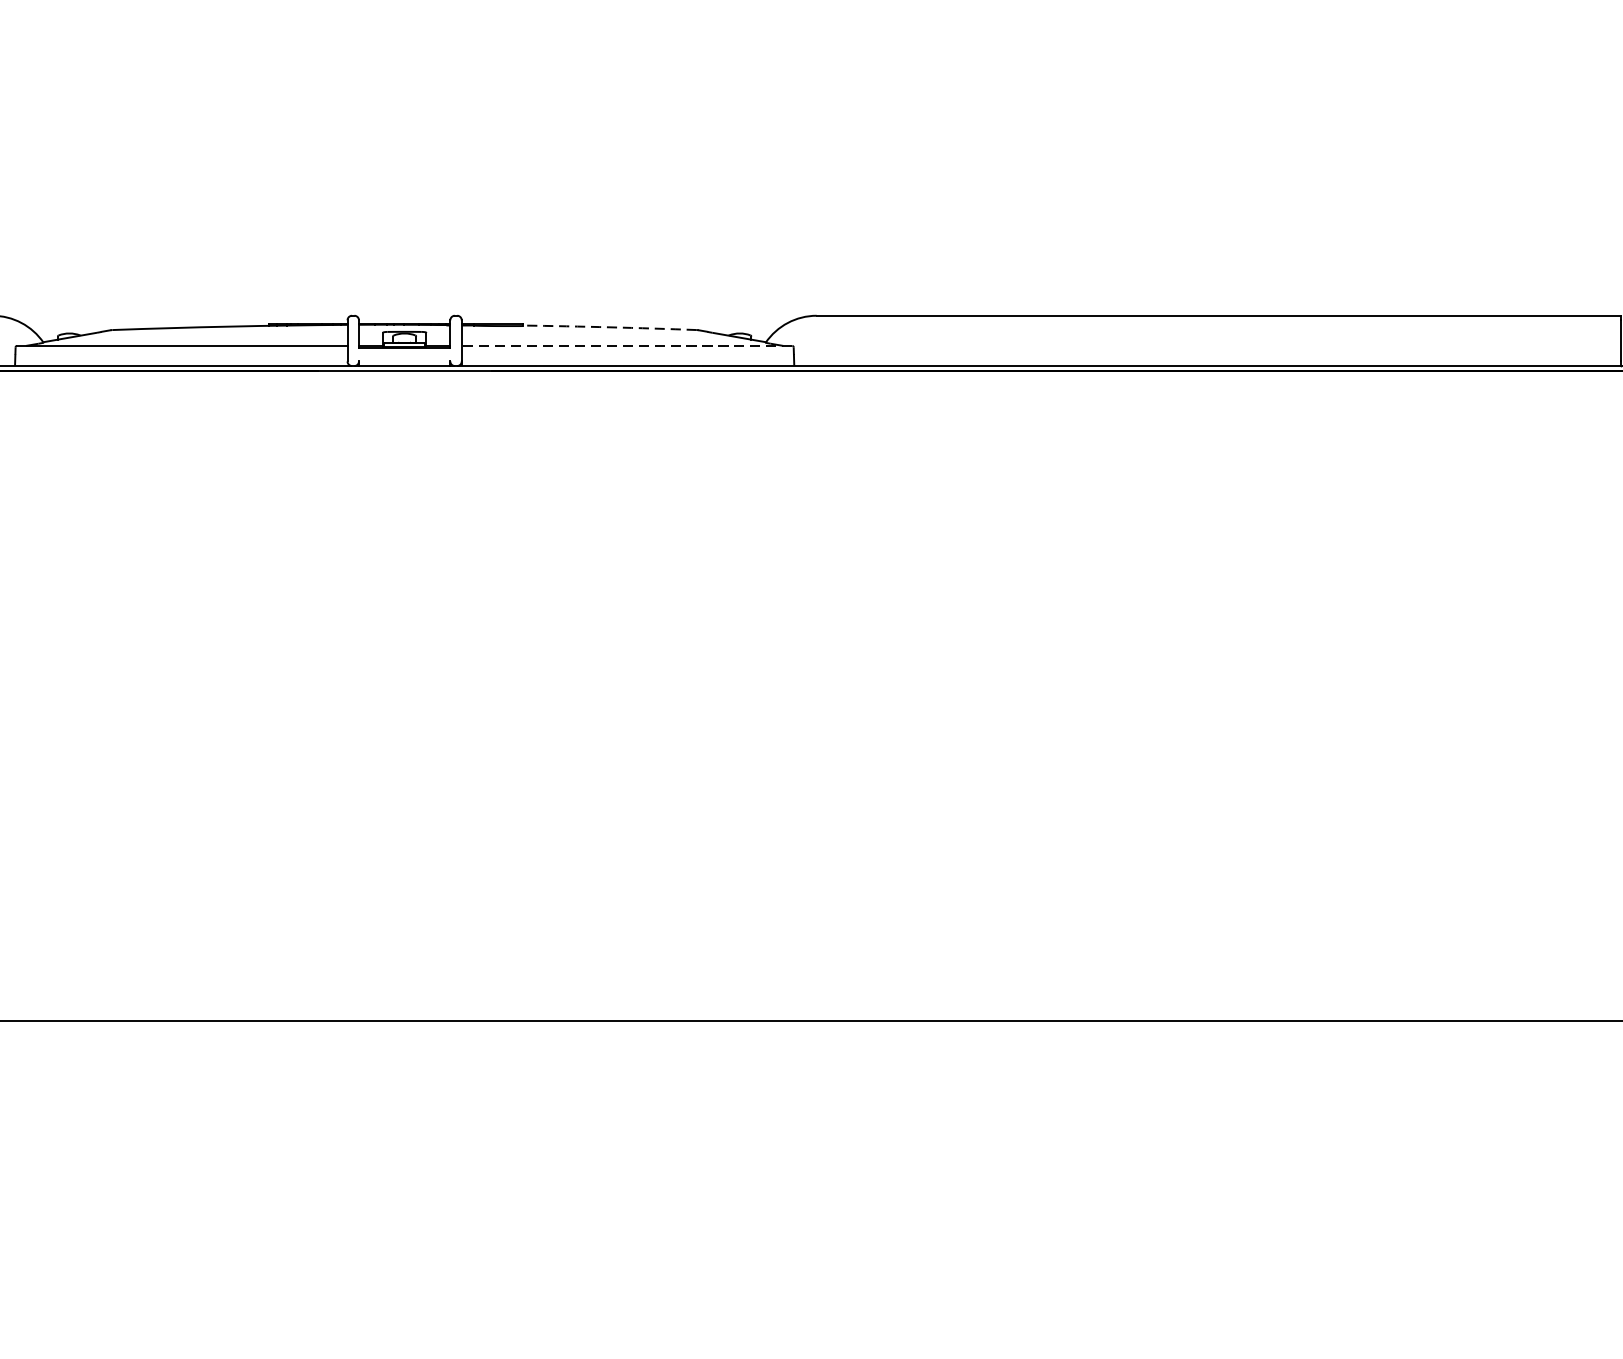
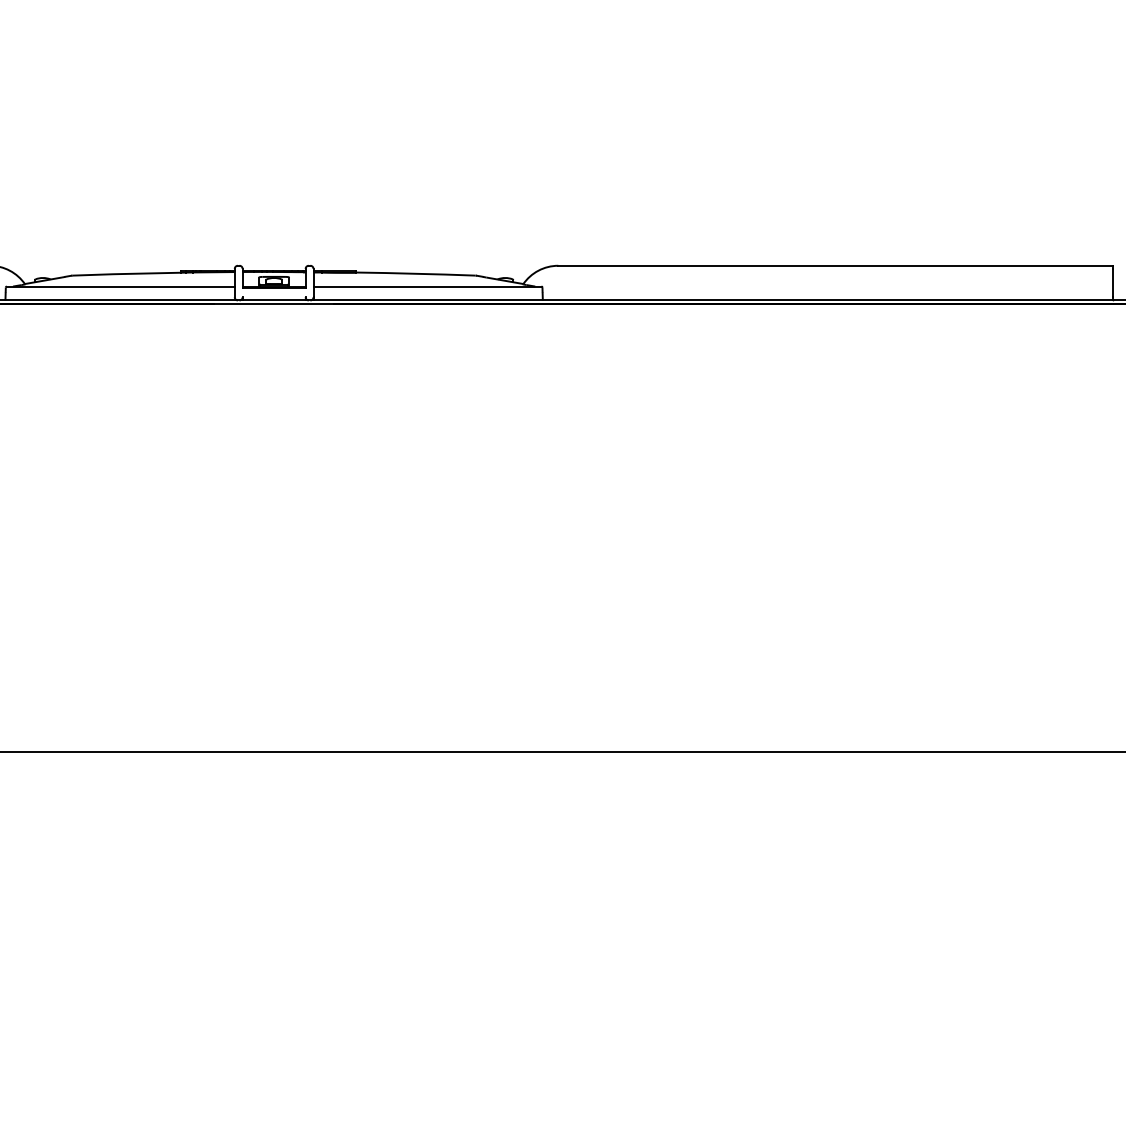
arc: (609, 326) -> (415, 273), dashed -> solid
line: (627, 345) -> (427, 286), dashed -> solid

